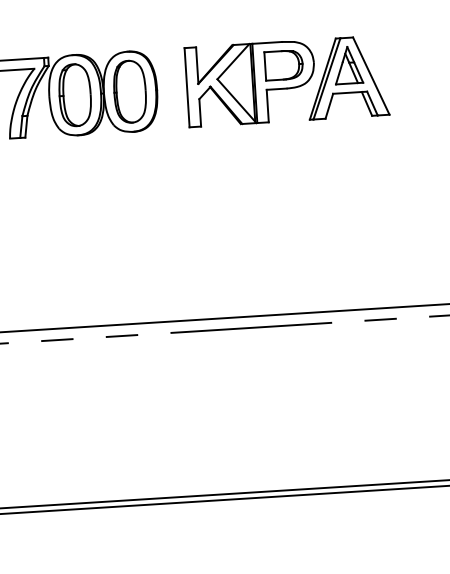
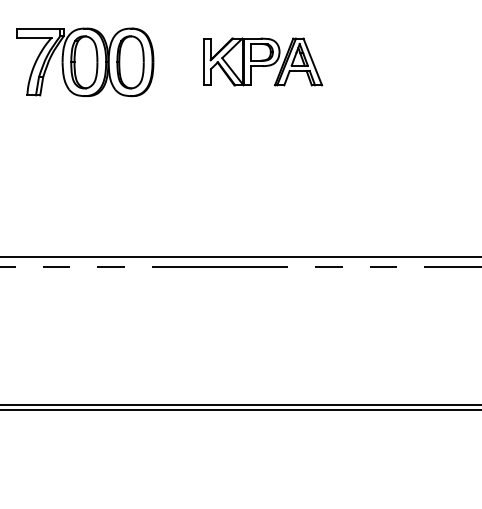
part: (287, 80) -> (263, 61), size x0.7

